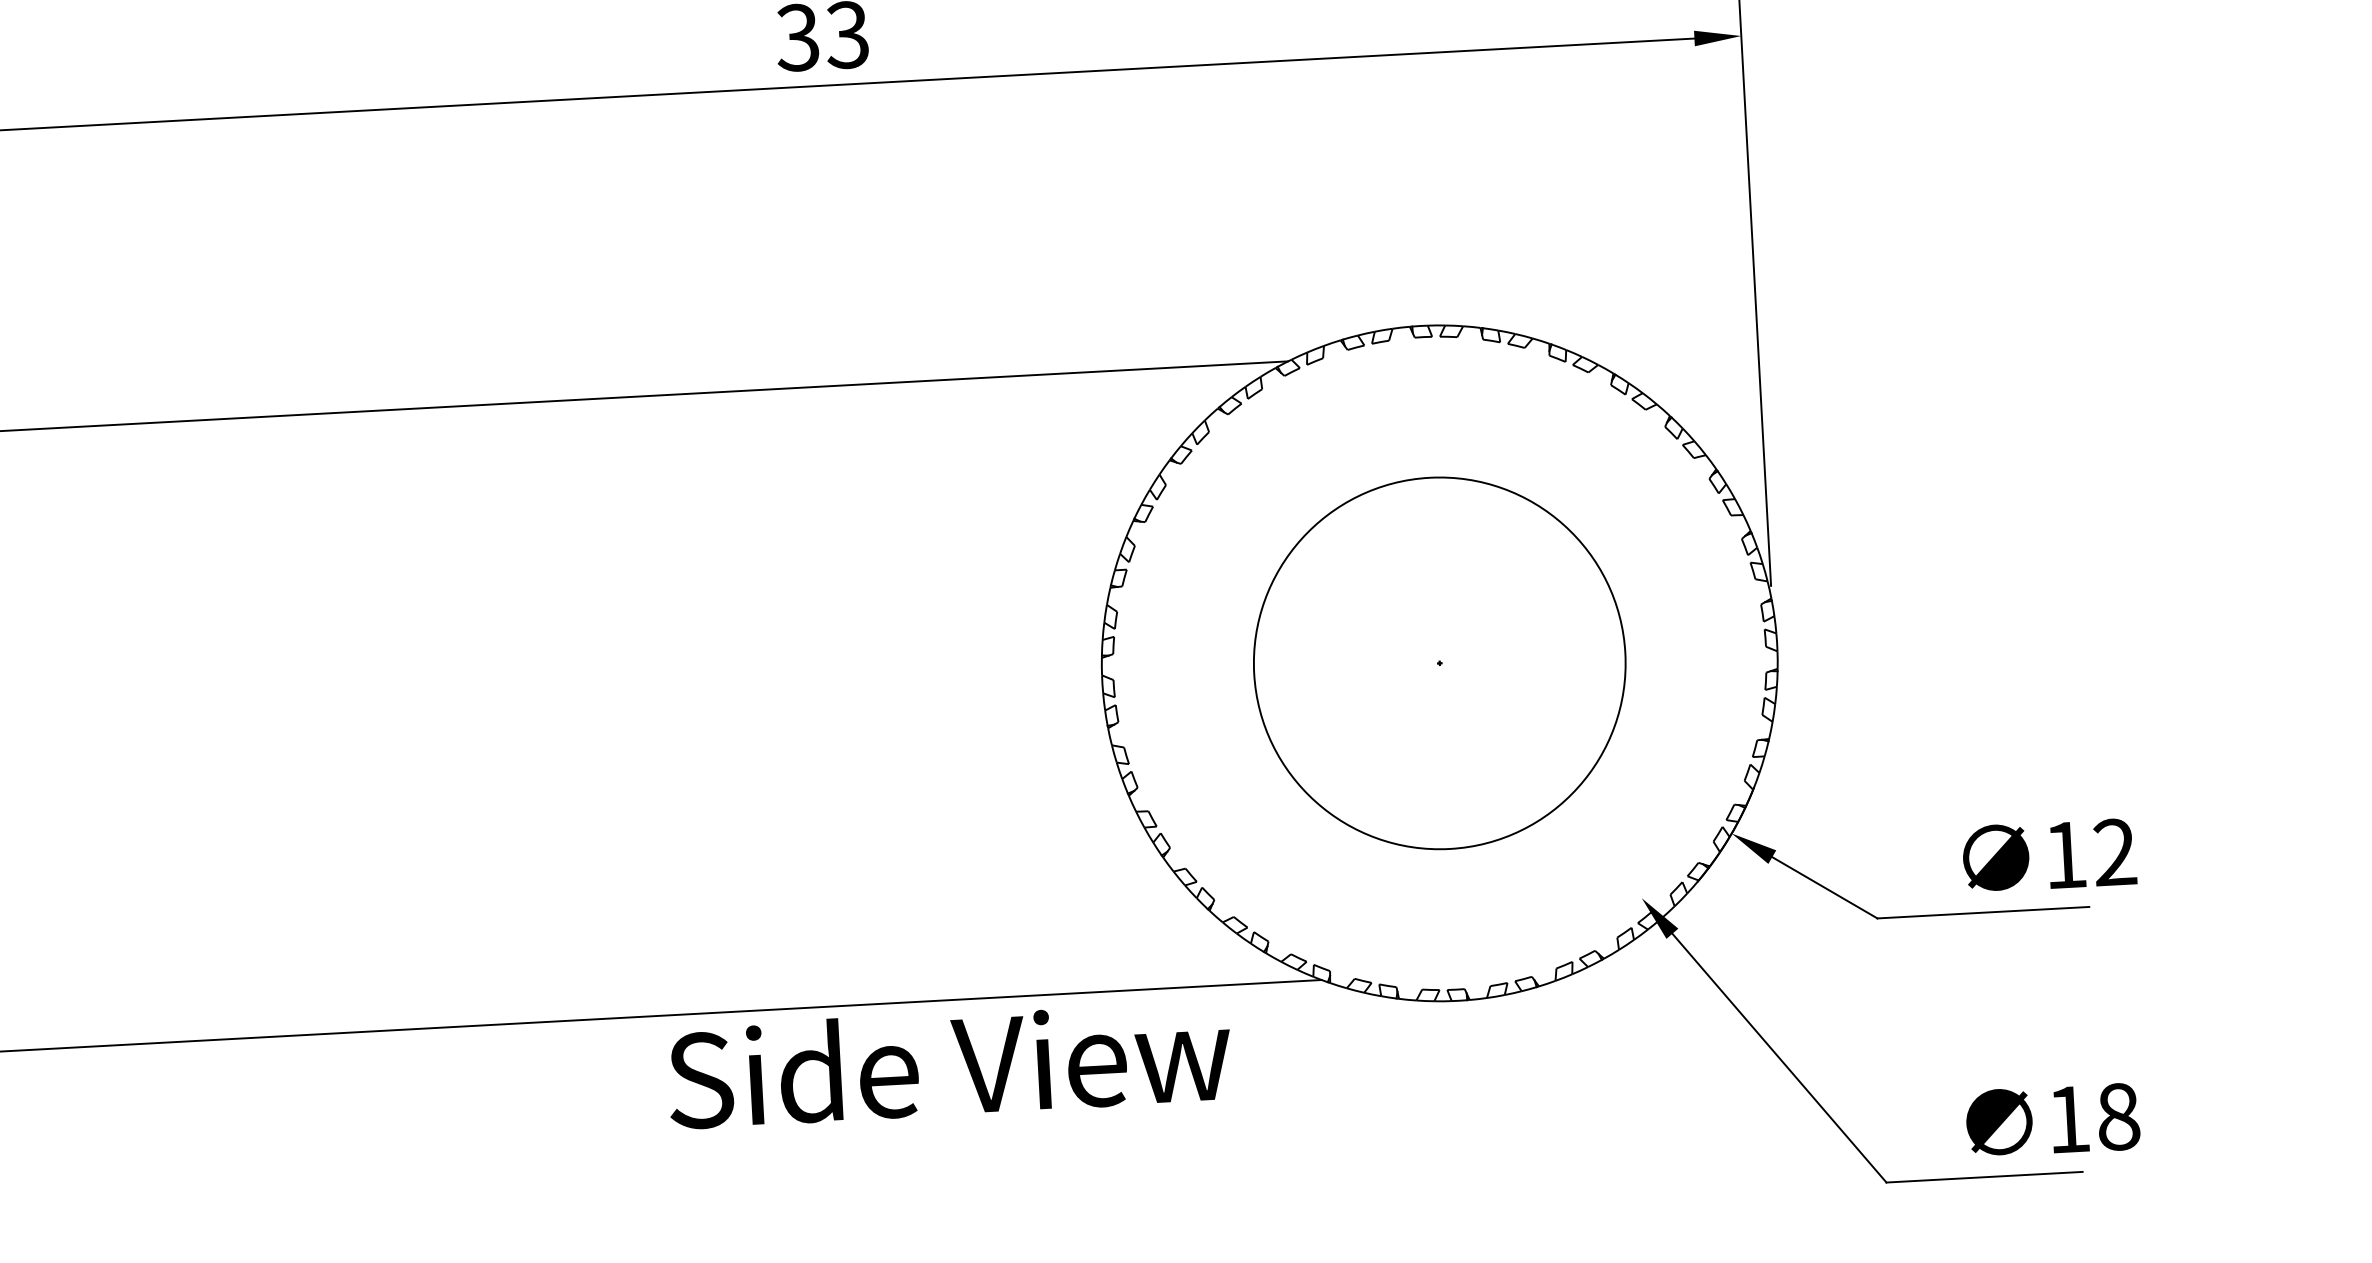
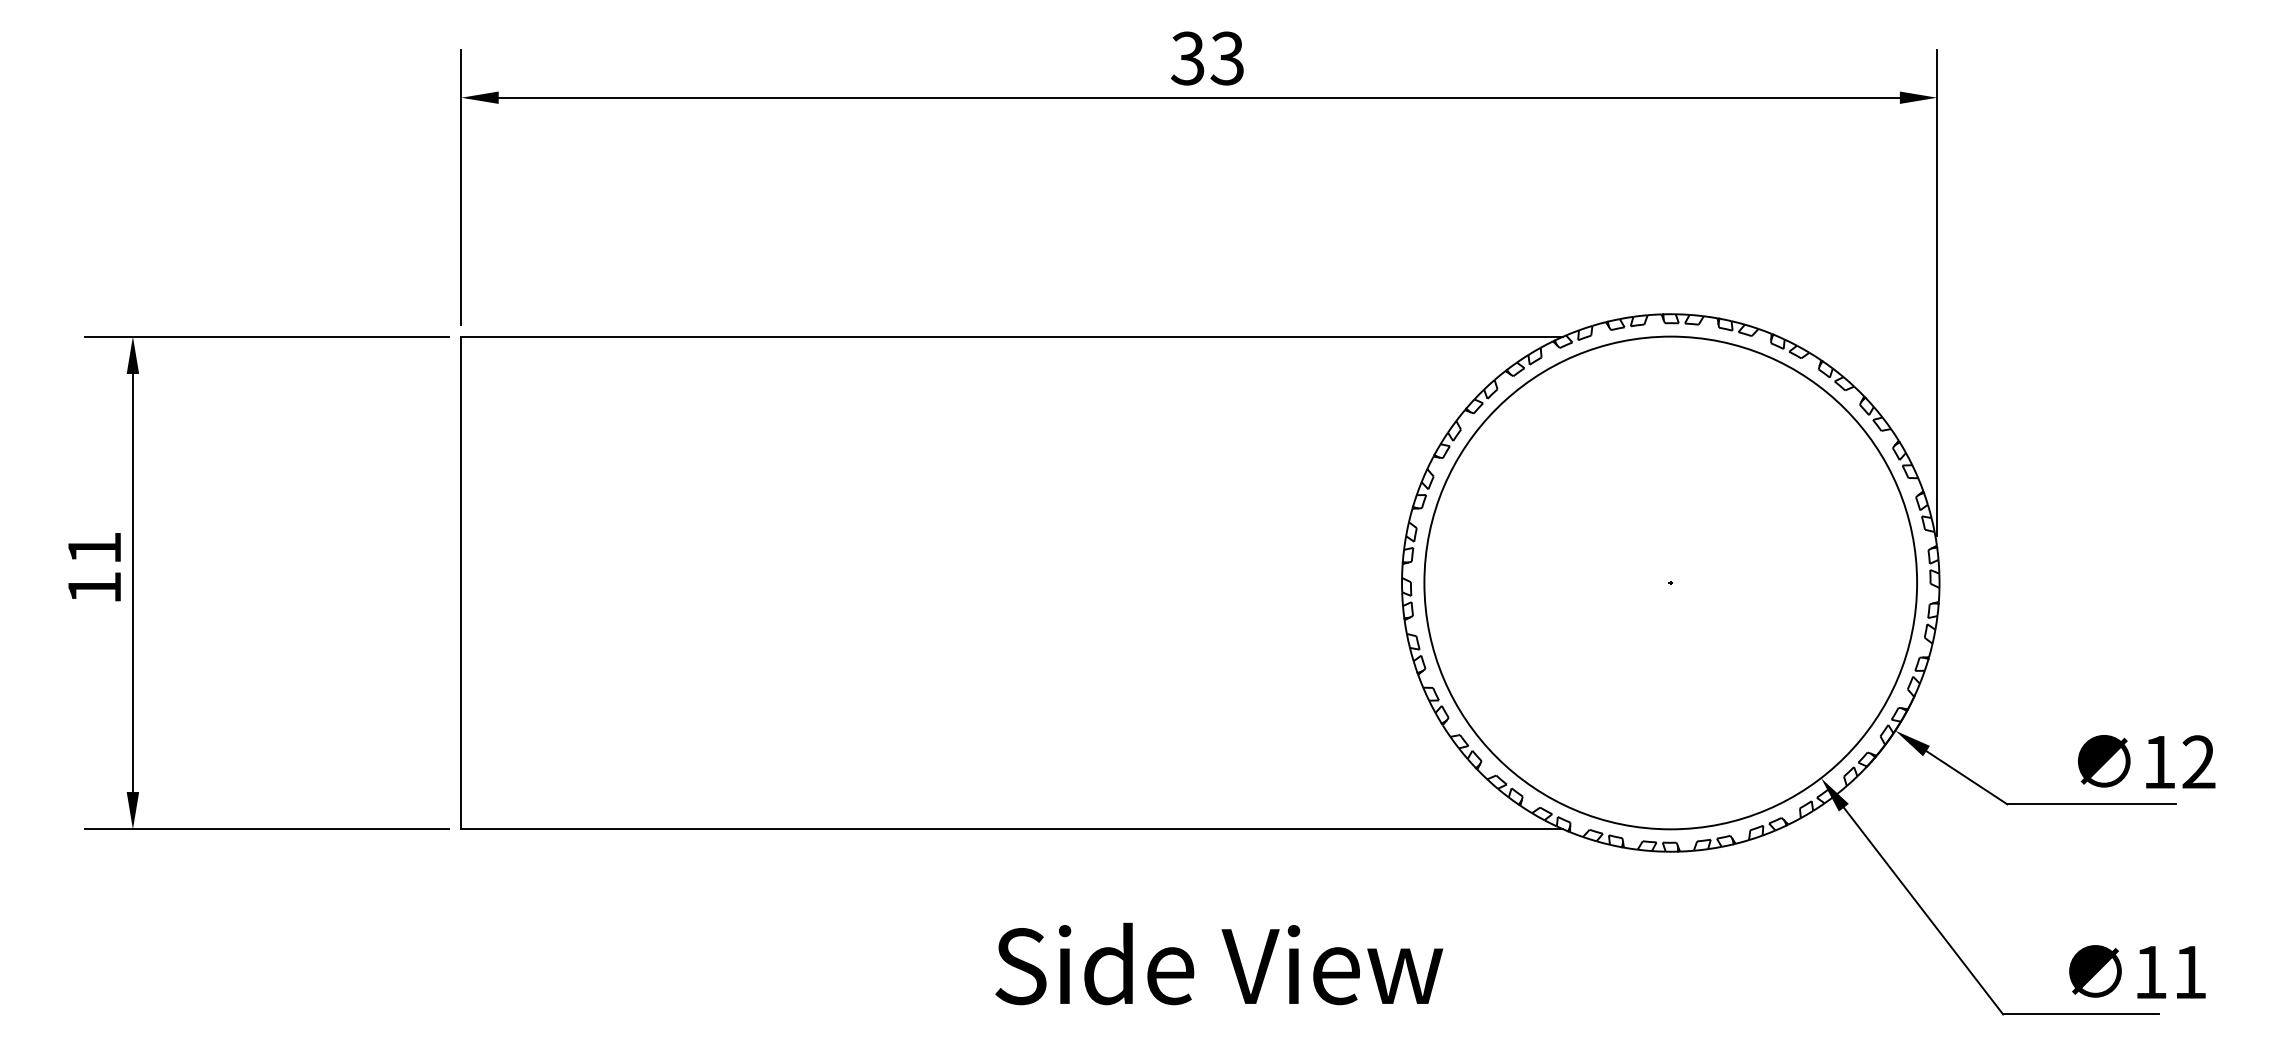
circle: (1439, 662) -> (1670, 582), size x1.67
text: (949, 1063) -> (1219, 963), moved
text: (2118, 1117) -> (2190, 972), 18 -> 11

